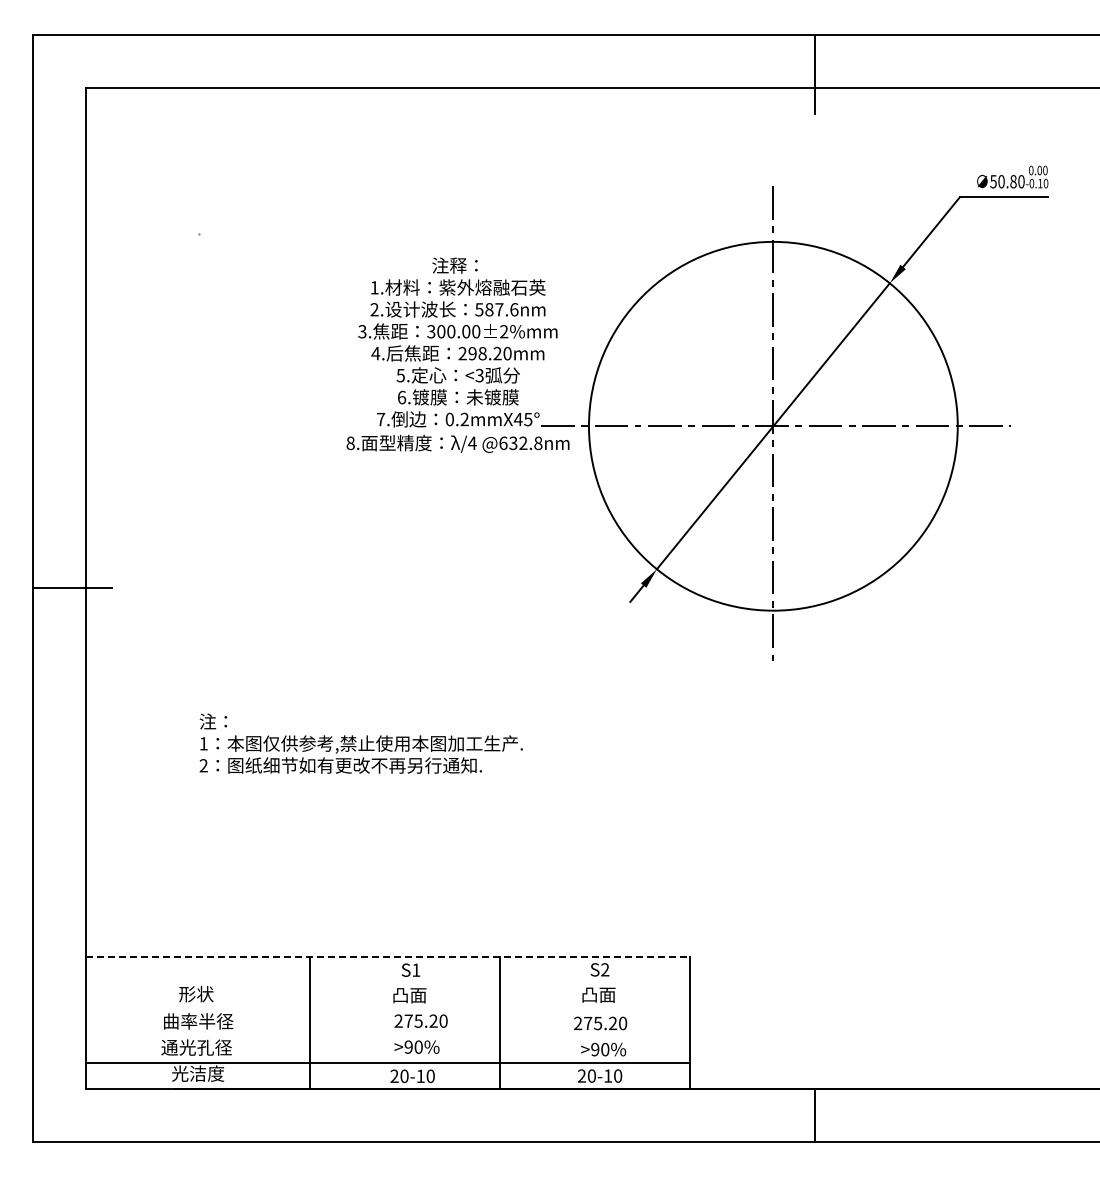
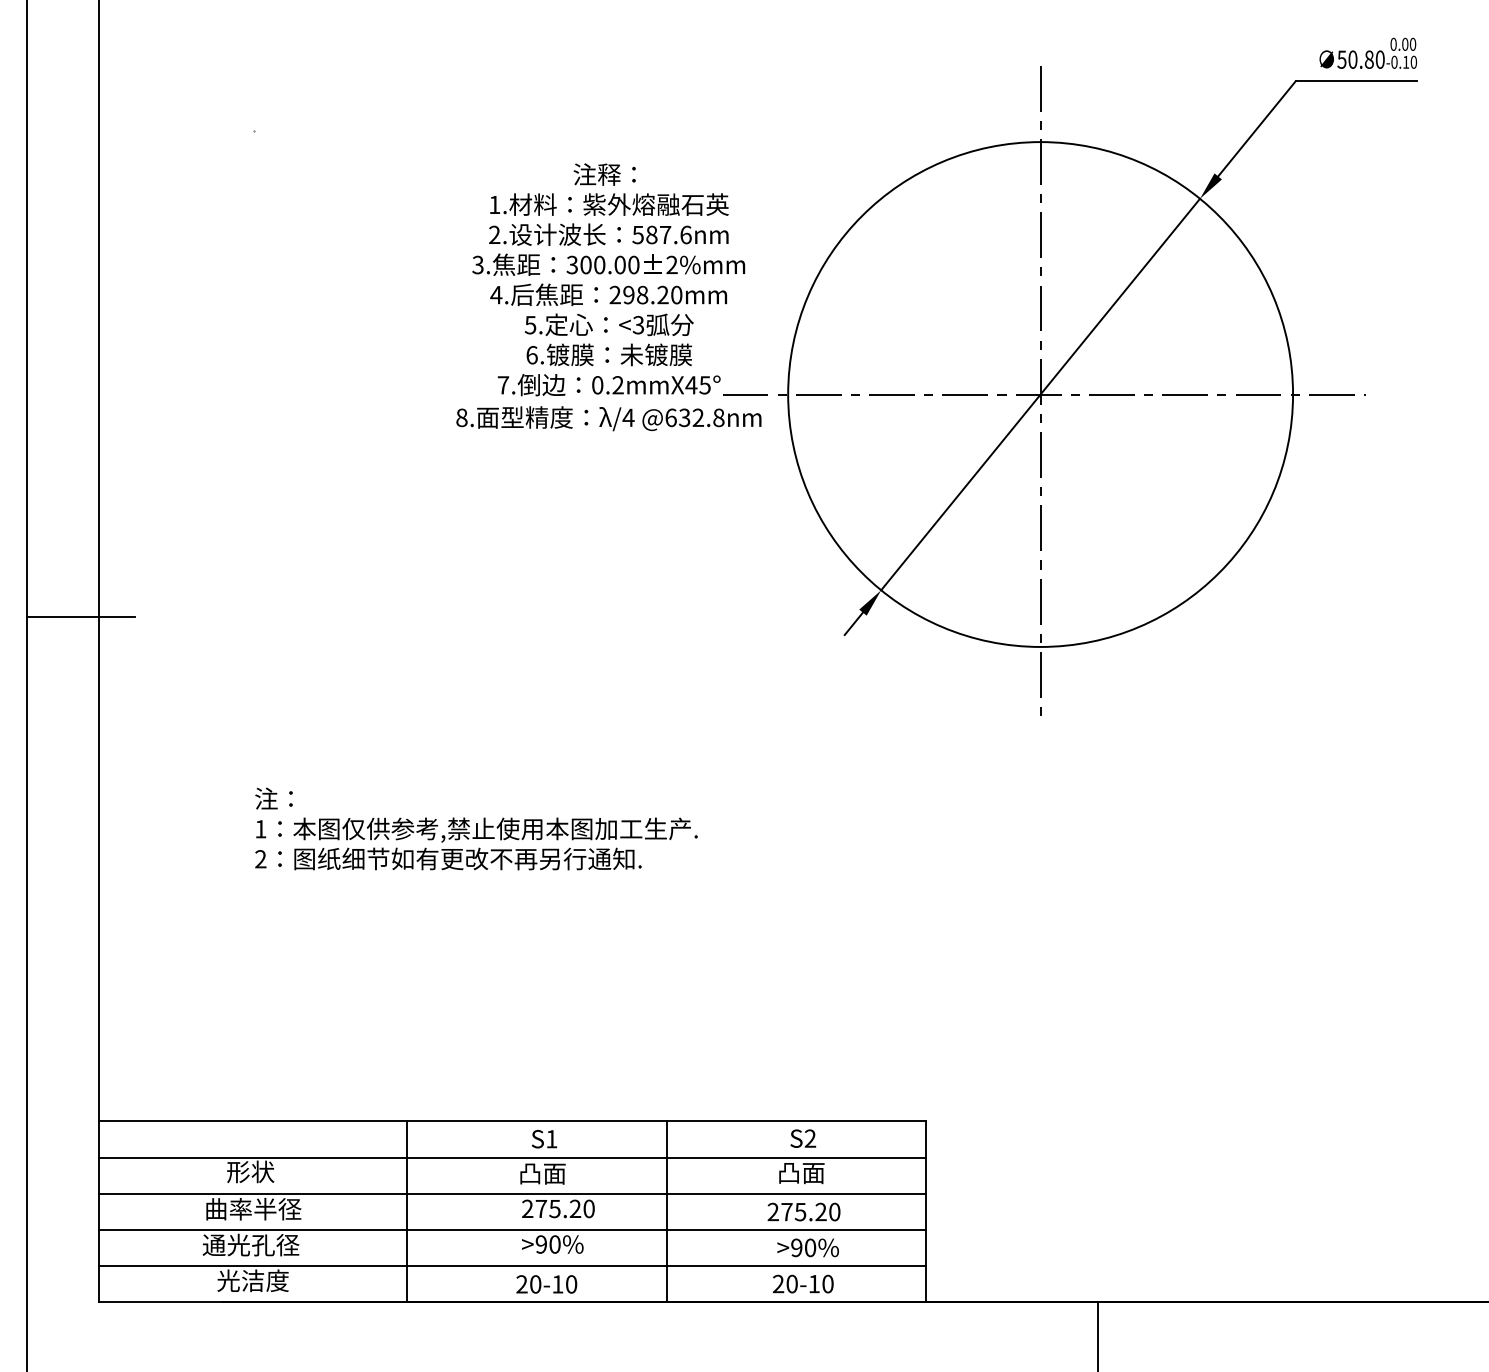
line: (388, 957) -> (513, 1121), dashed -> solid
line: (387, 983) -> (512, 1157), added
line: (387, 1009) -> (512, 1192), added
line: (387, 1036) -> (512, 1229), added

